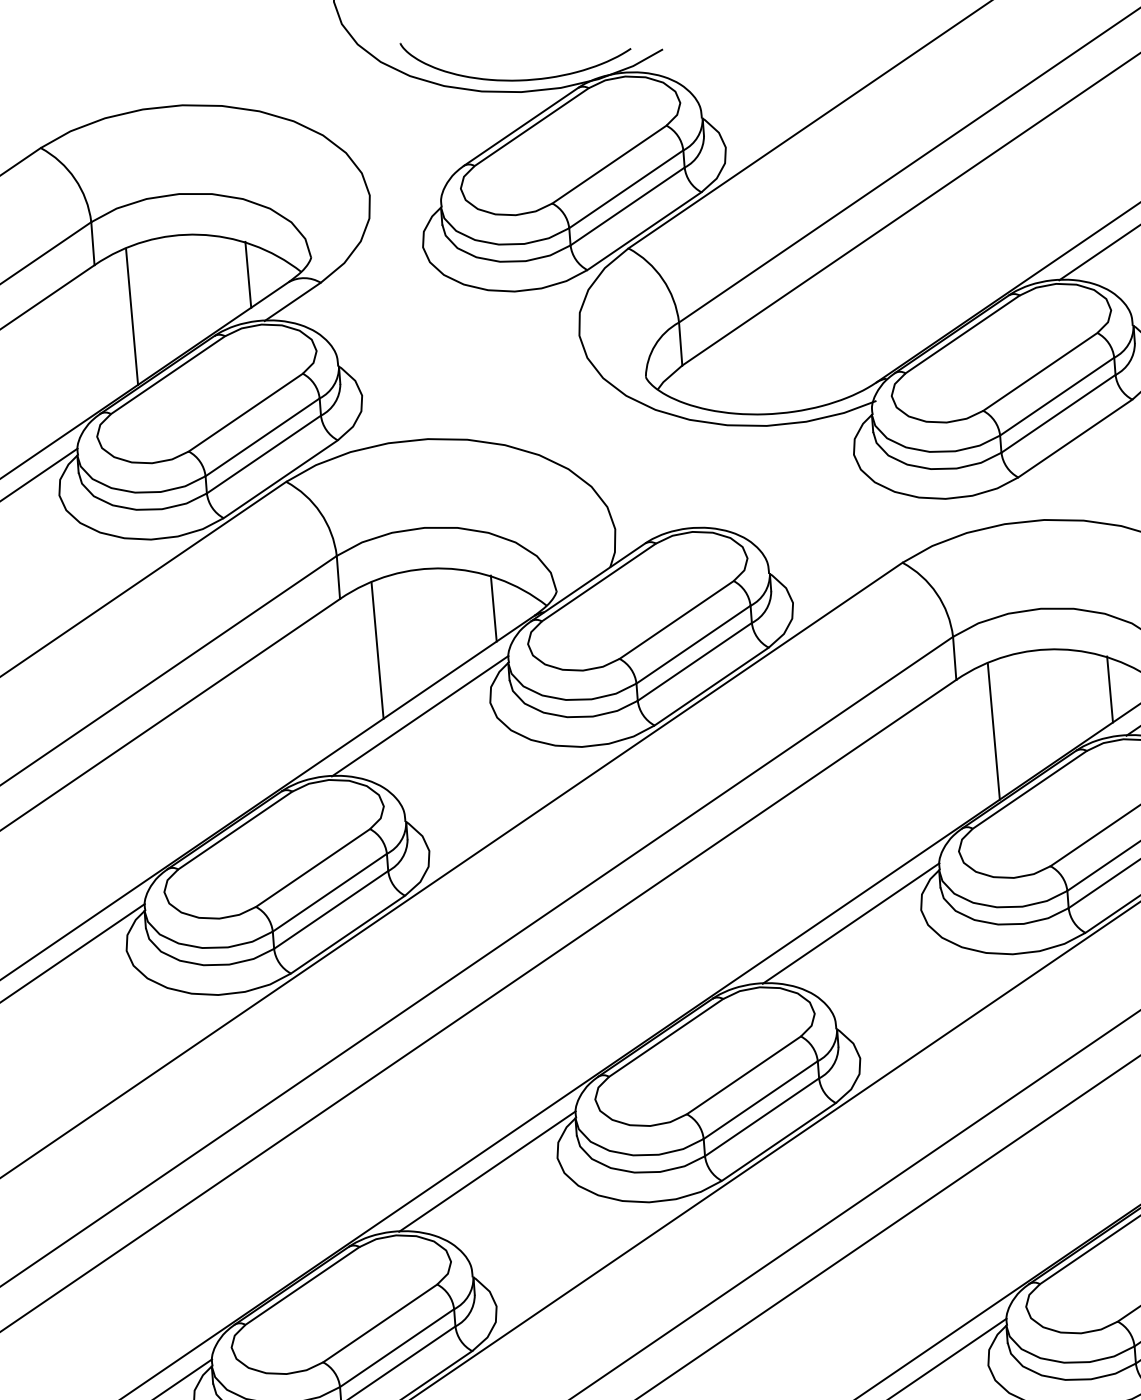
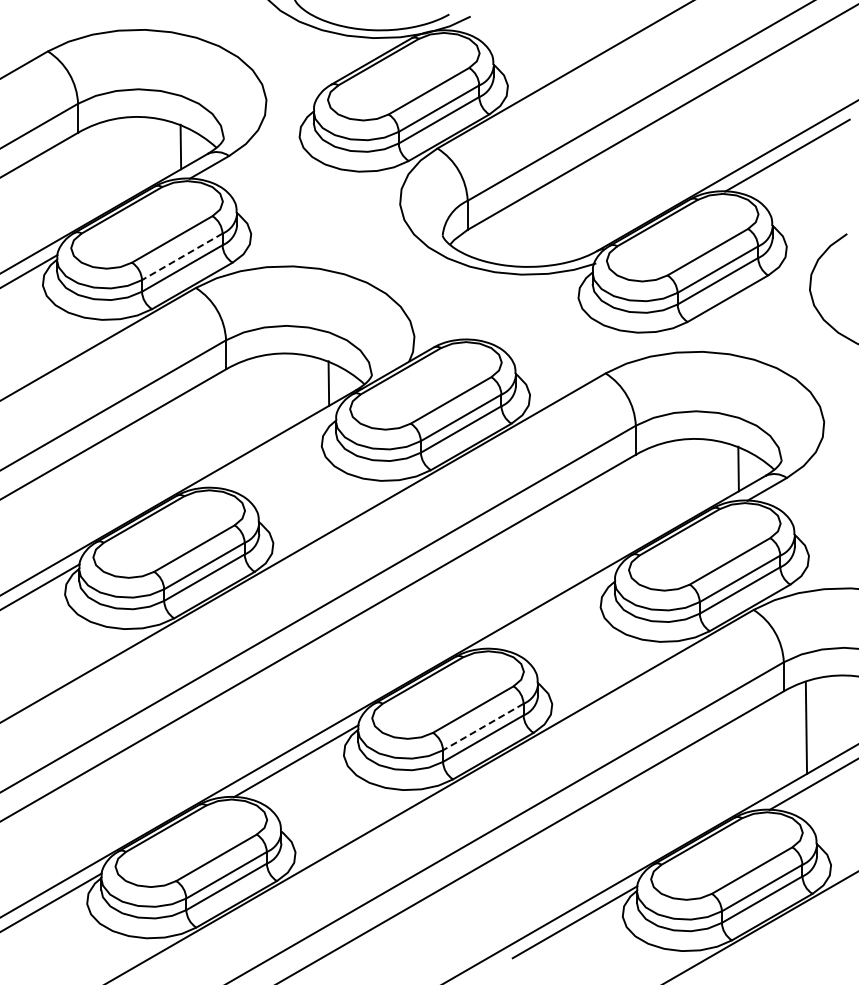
line: (131, 317) -> (100, 169), removed
line: (262, 436) -> (182, 256), solid -> dashed
line: (377, 650) -> (248, 405), removed
line: (419, 716) -> (273, 452), removed
line: (993, 731) -> (658, 491), removed
line: (850, 924) -> (552, 613), removed
line: (761, 1100) -> (483, 727), solid -> dashed

